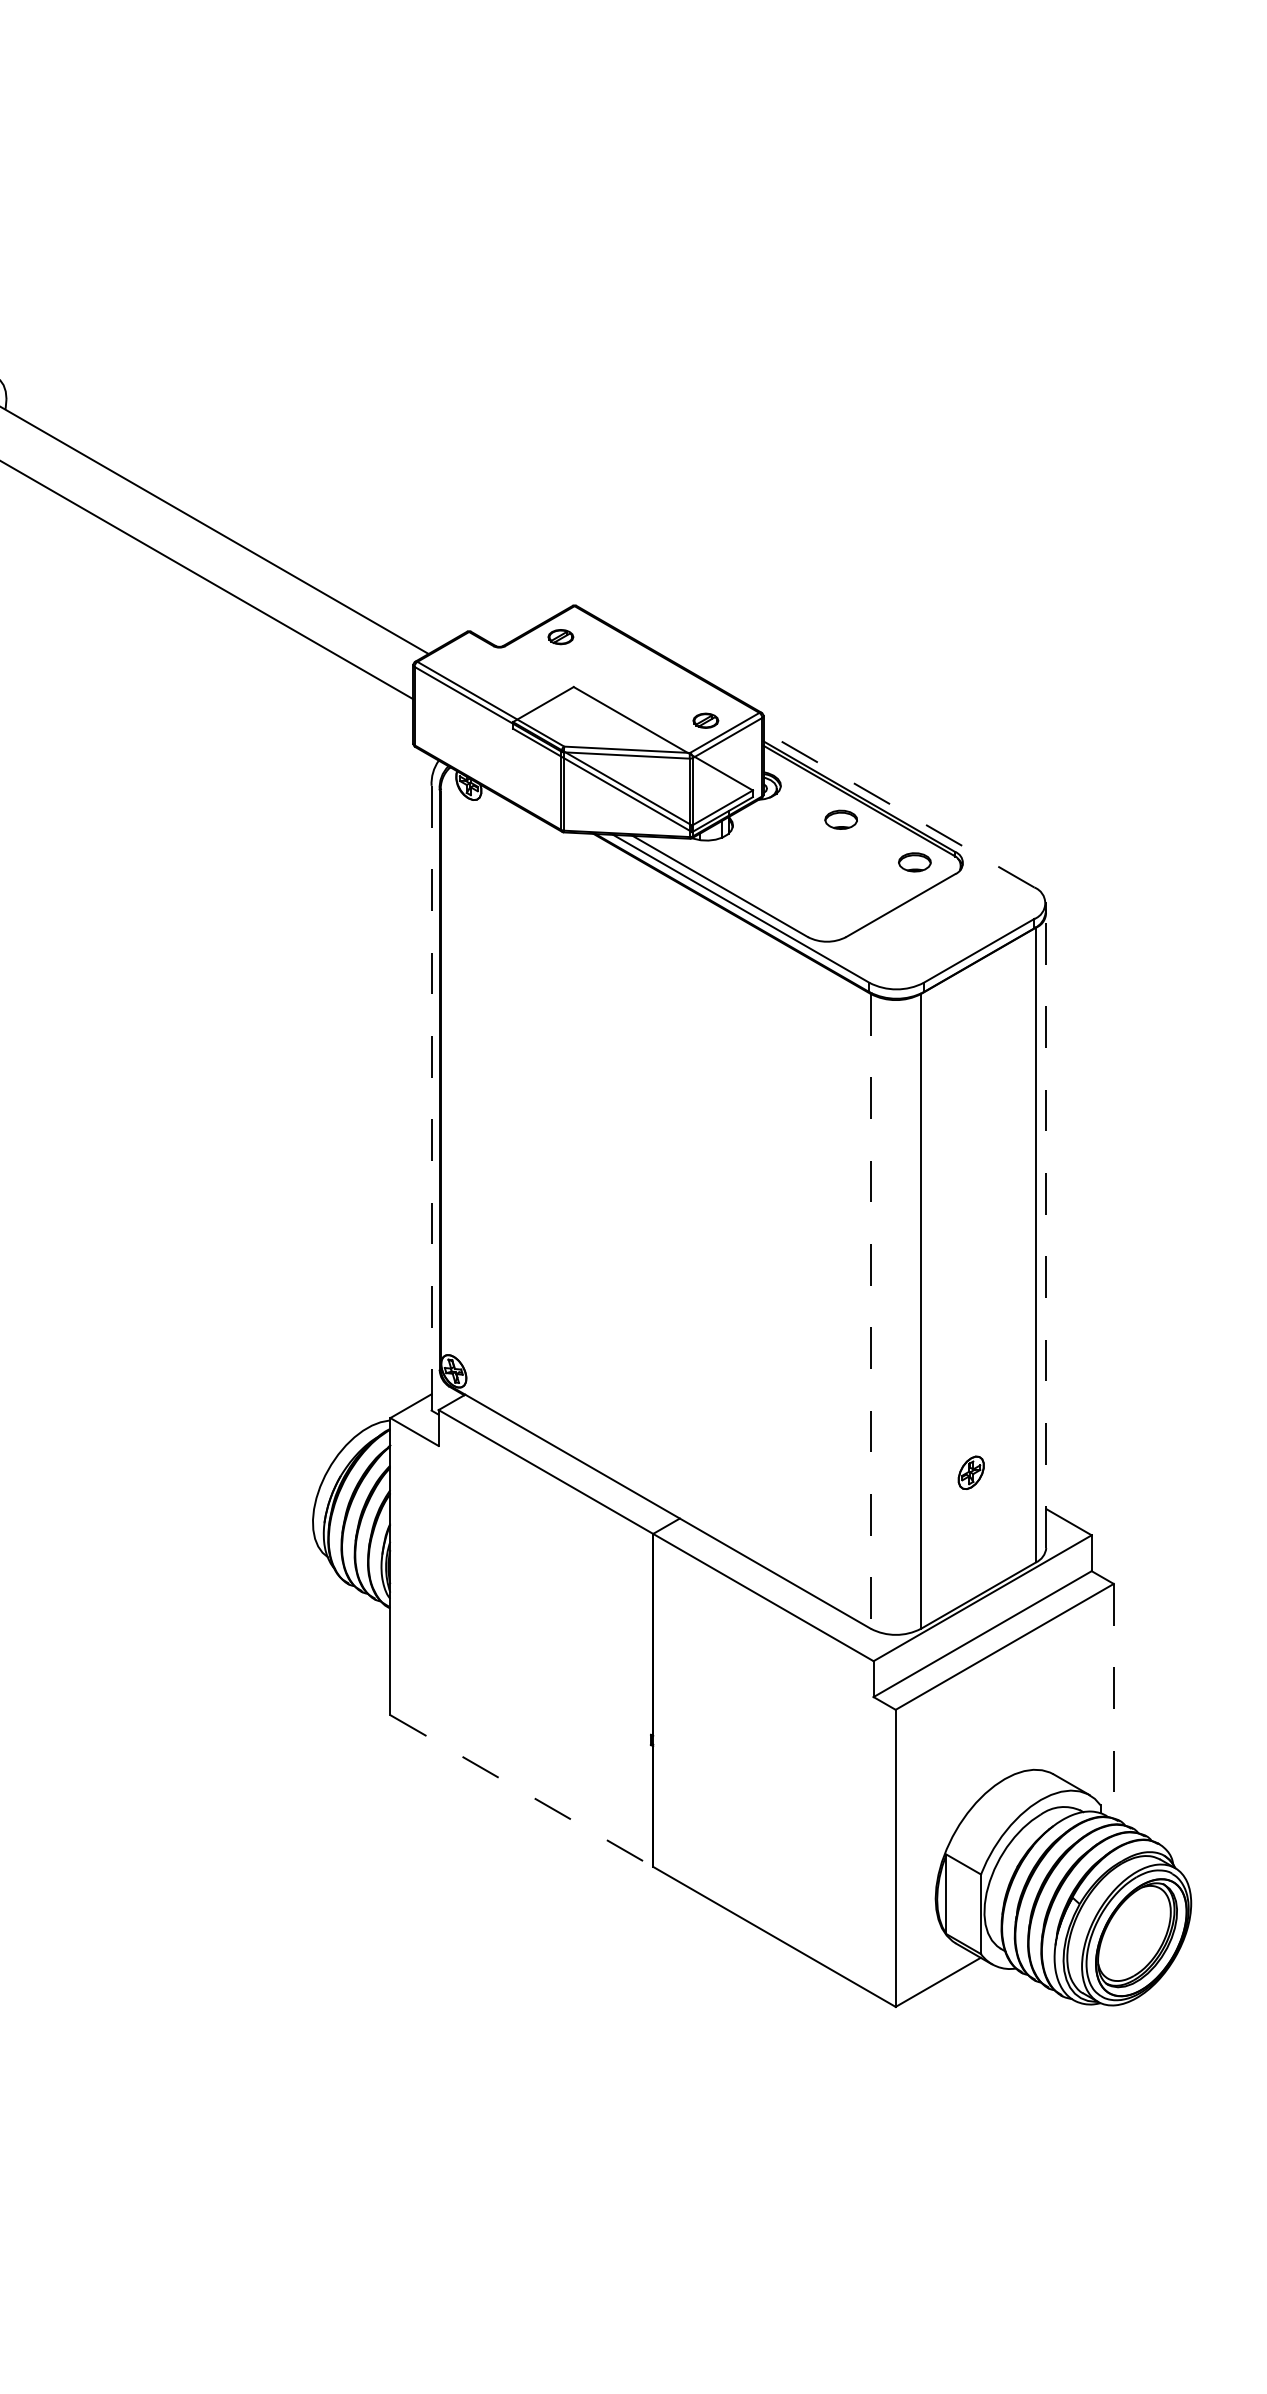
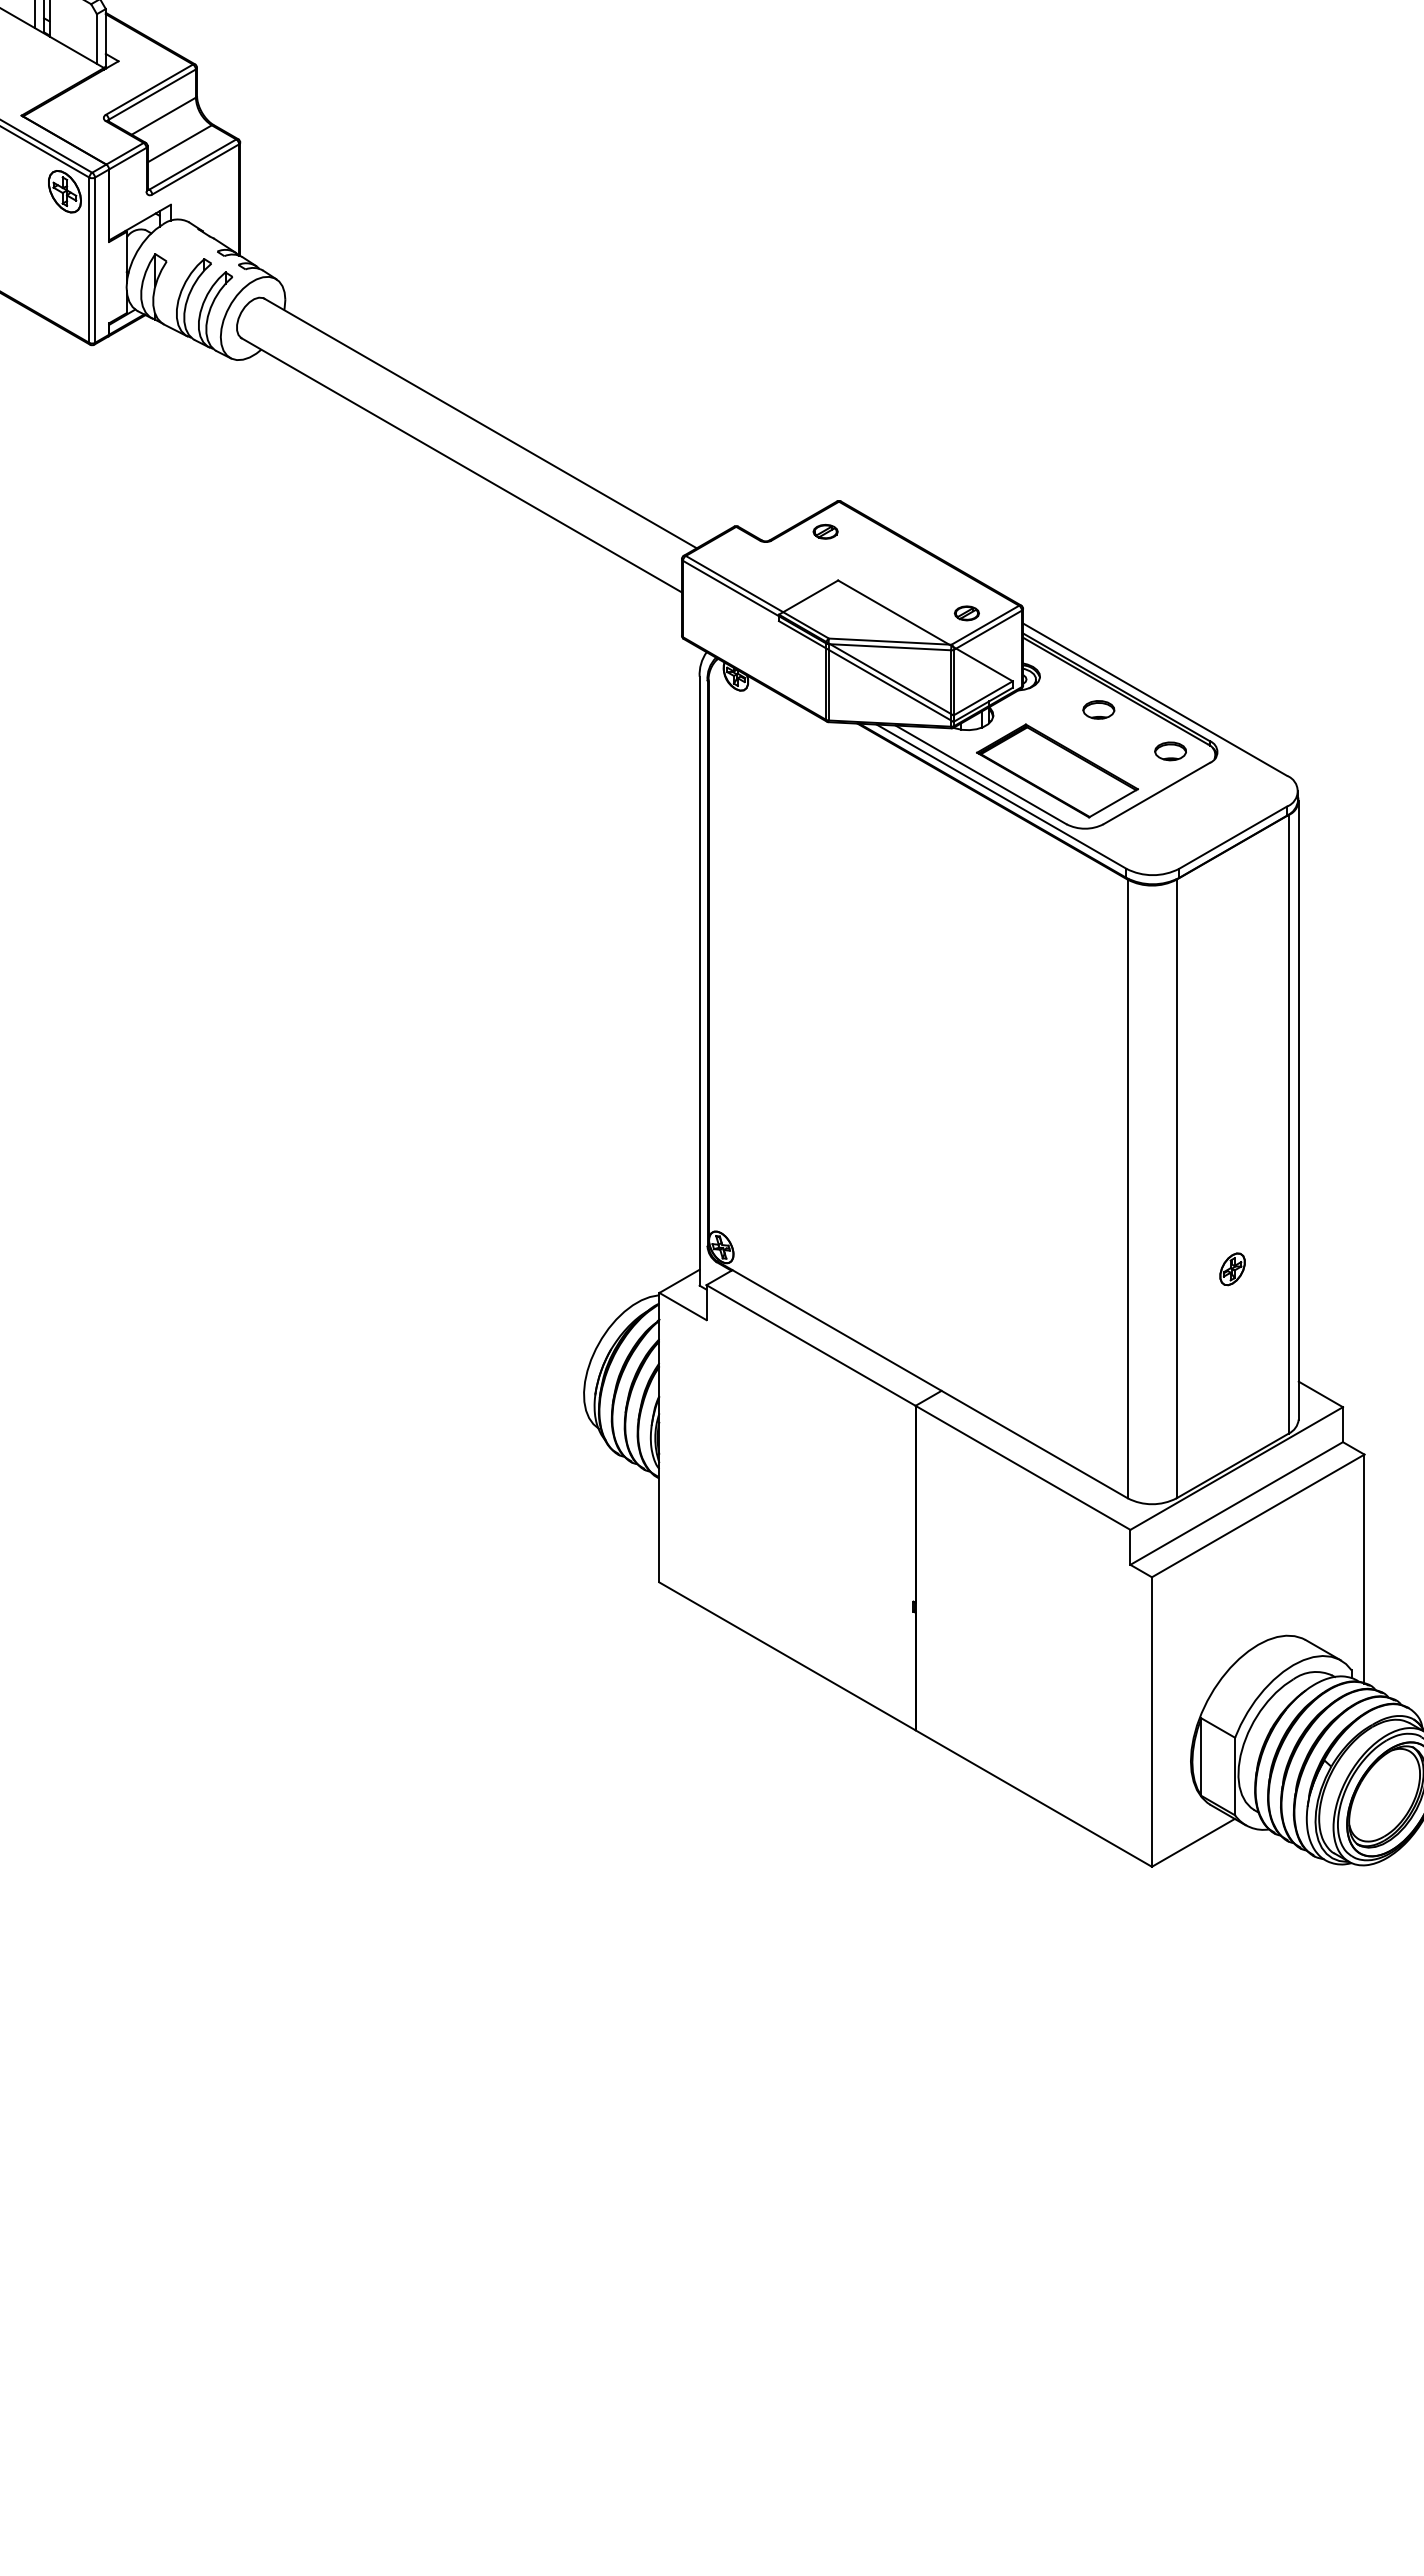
line: (898, 809) -> (1154, 699), dashed -> solid
part: (798, 881) -> (1057, 770), added
line: (431, 1098) -> (699, 981), dashed -> solid
line: (1046, 1229) -> (1298, 1109), dashed -> solid
line: (870, 1311) -> (1127, 1189), dashed -> solid
part: (971, 1473) -> (1232, 1269), moved
line: (1113, 1701) -> (1364, 1569), dashed -> solid
line: (521, 1791) -> (787, 1656), dashed -> solid

